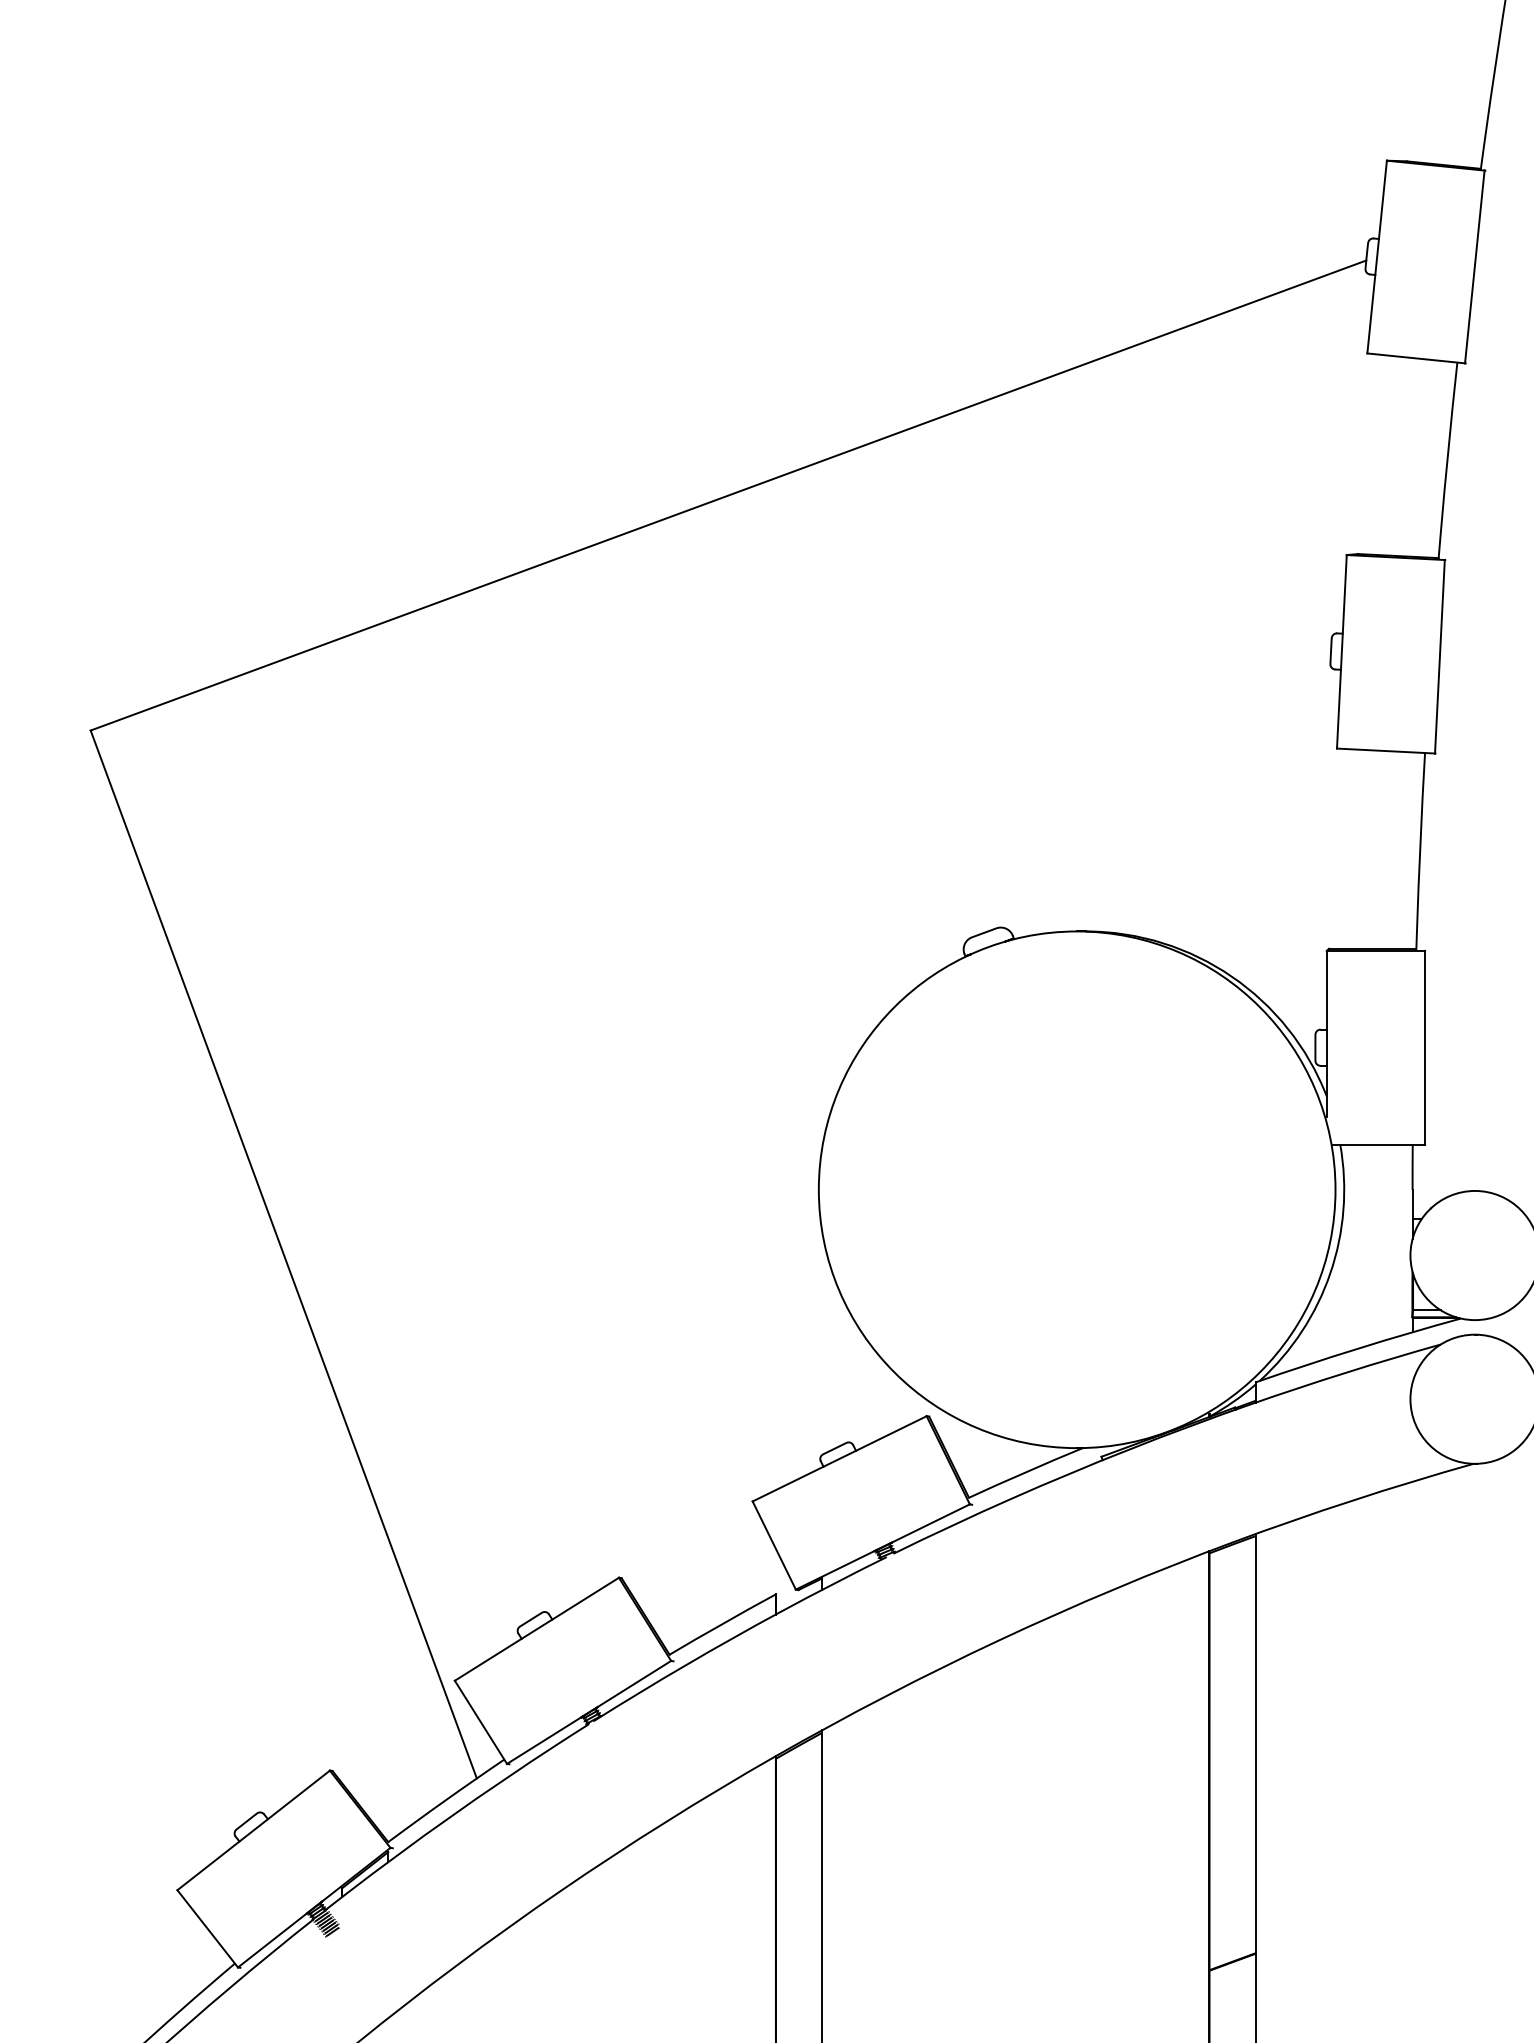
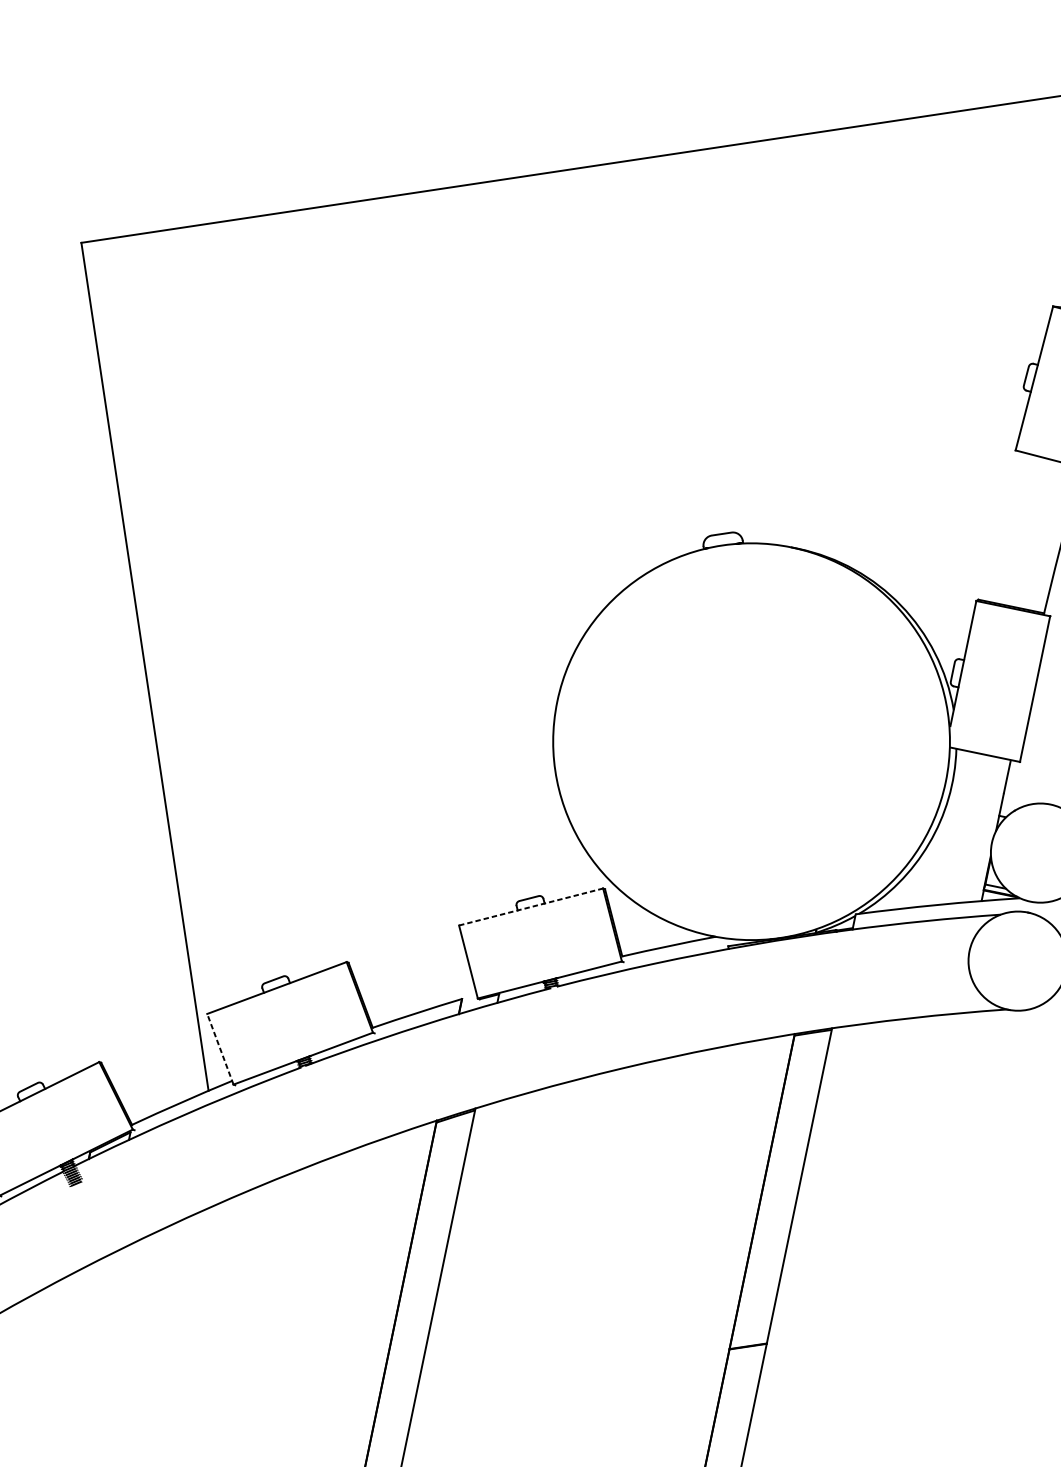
line: (839, 1458) -> (531, 906), solid -> dashed
line: (480, 1721) -> (220, 1048), solid -> dashed

